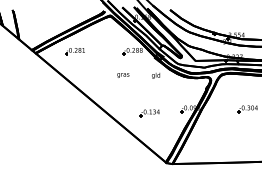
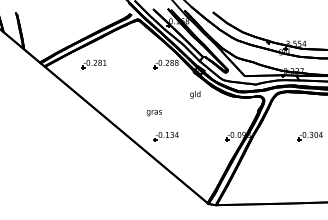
text: (123, 75) -> (154, 113), moved
part: (149, 113) -> (165, 136), moved

